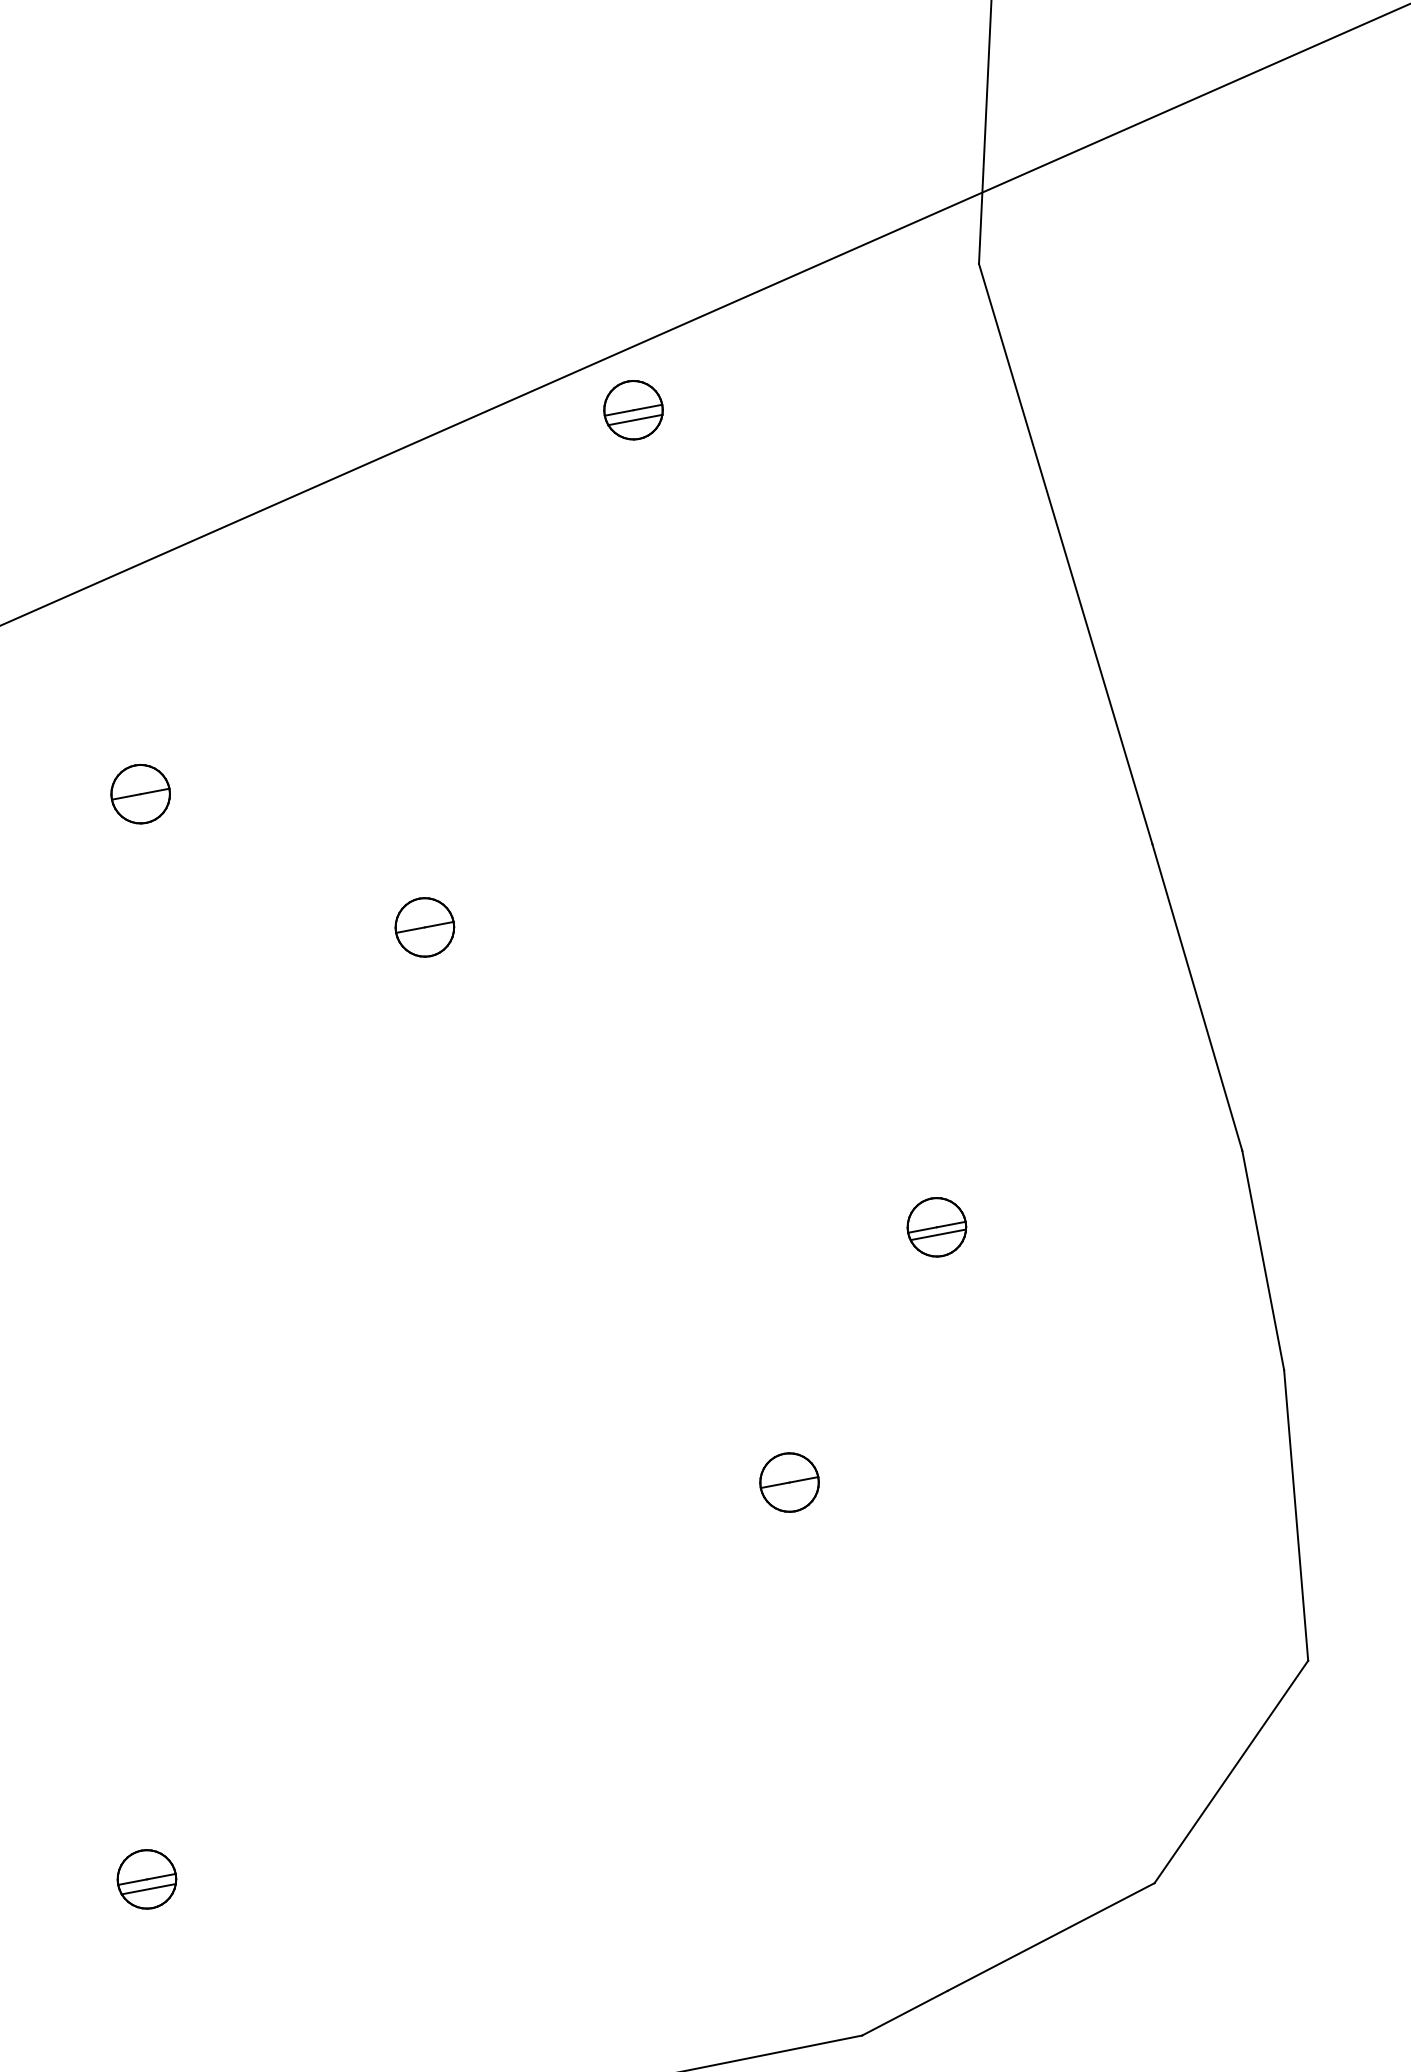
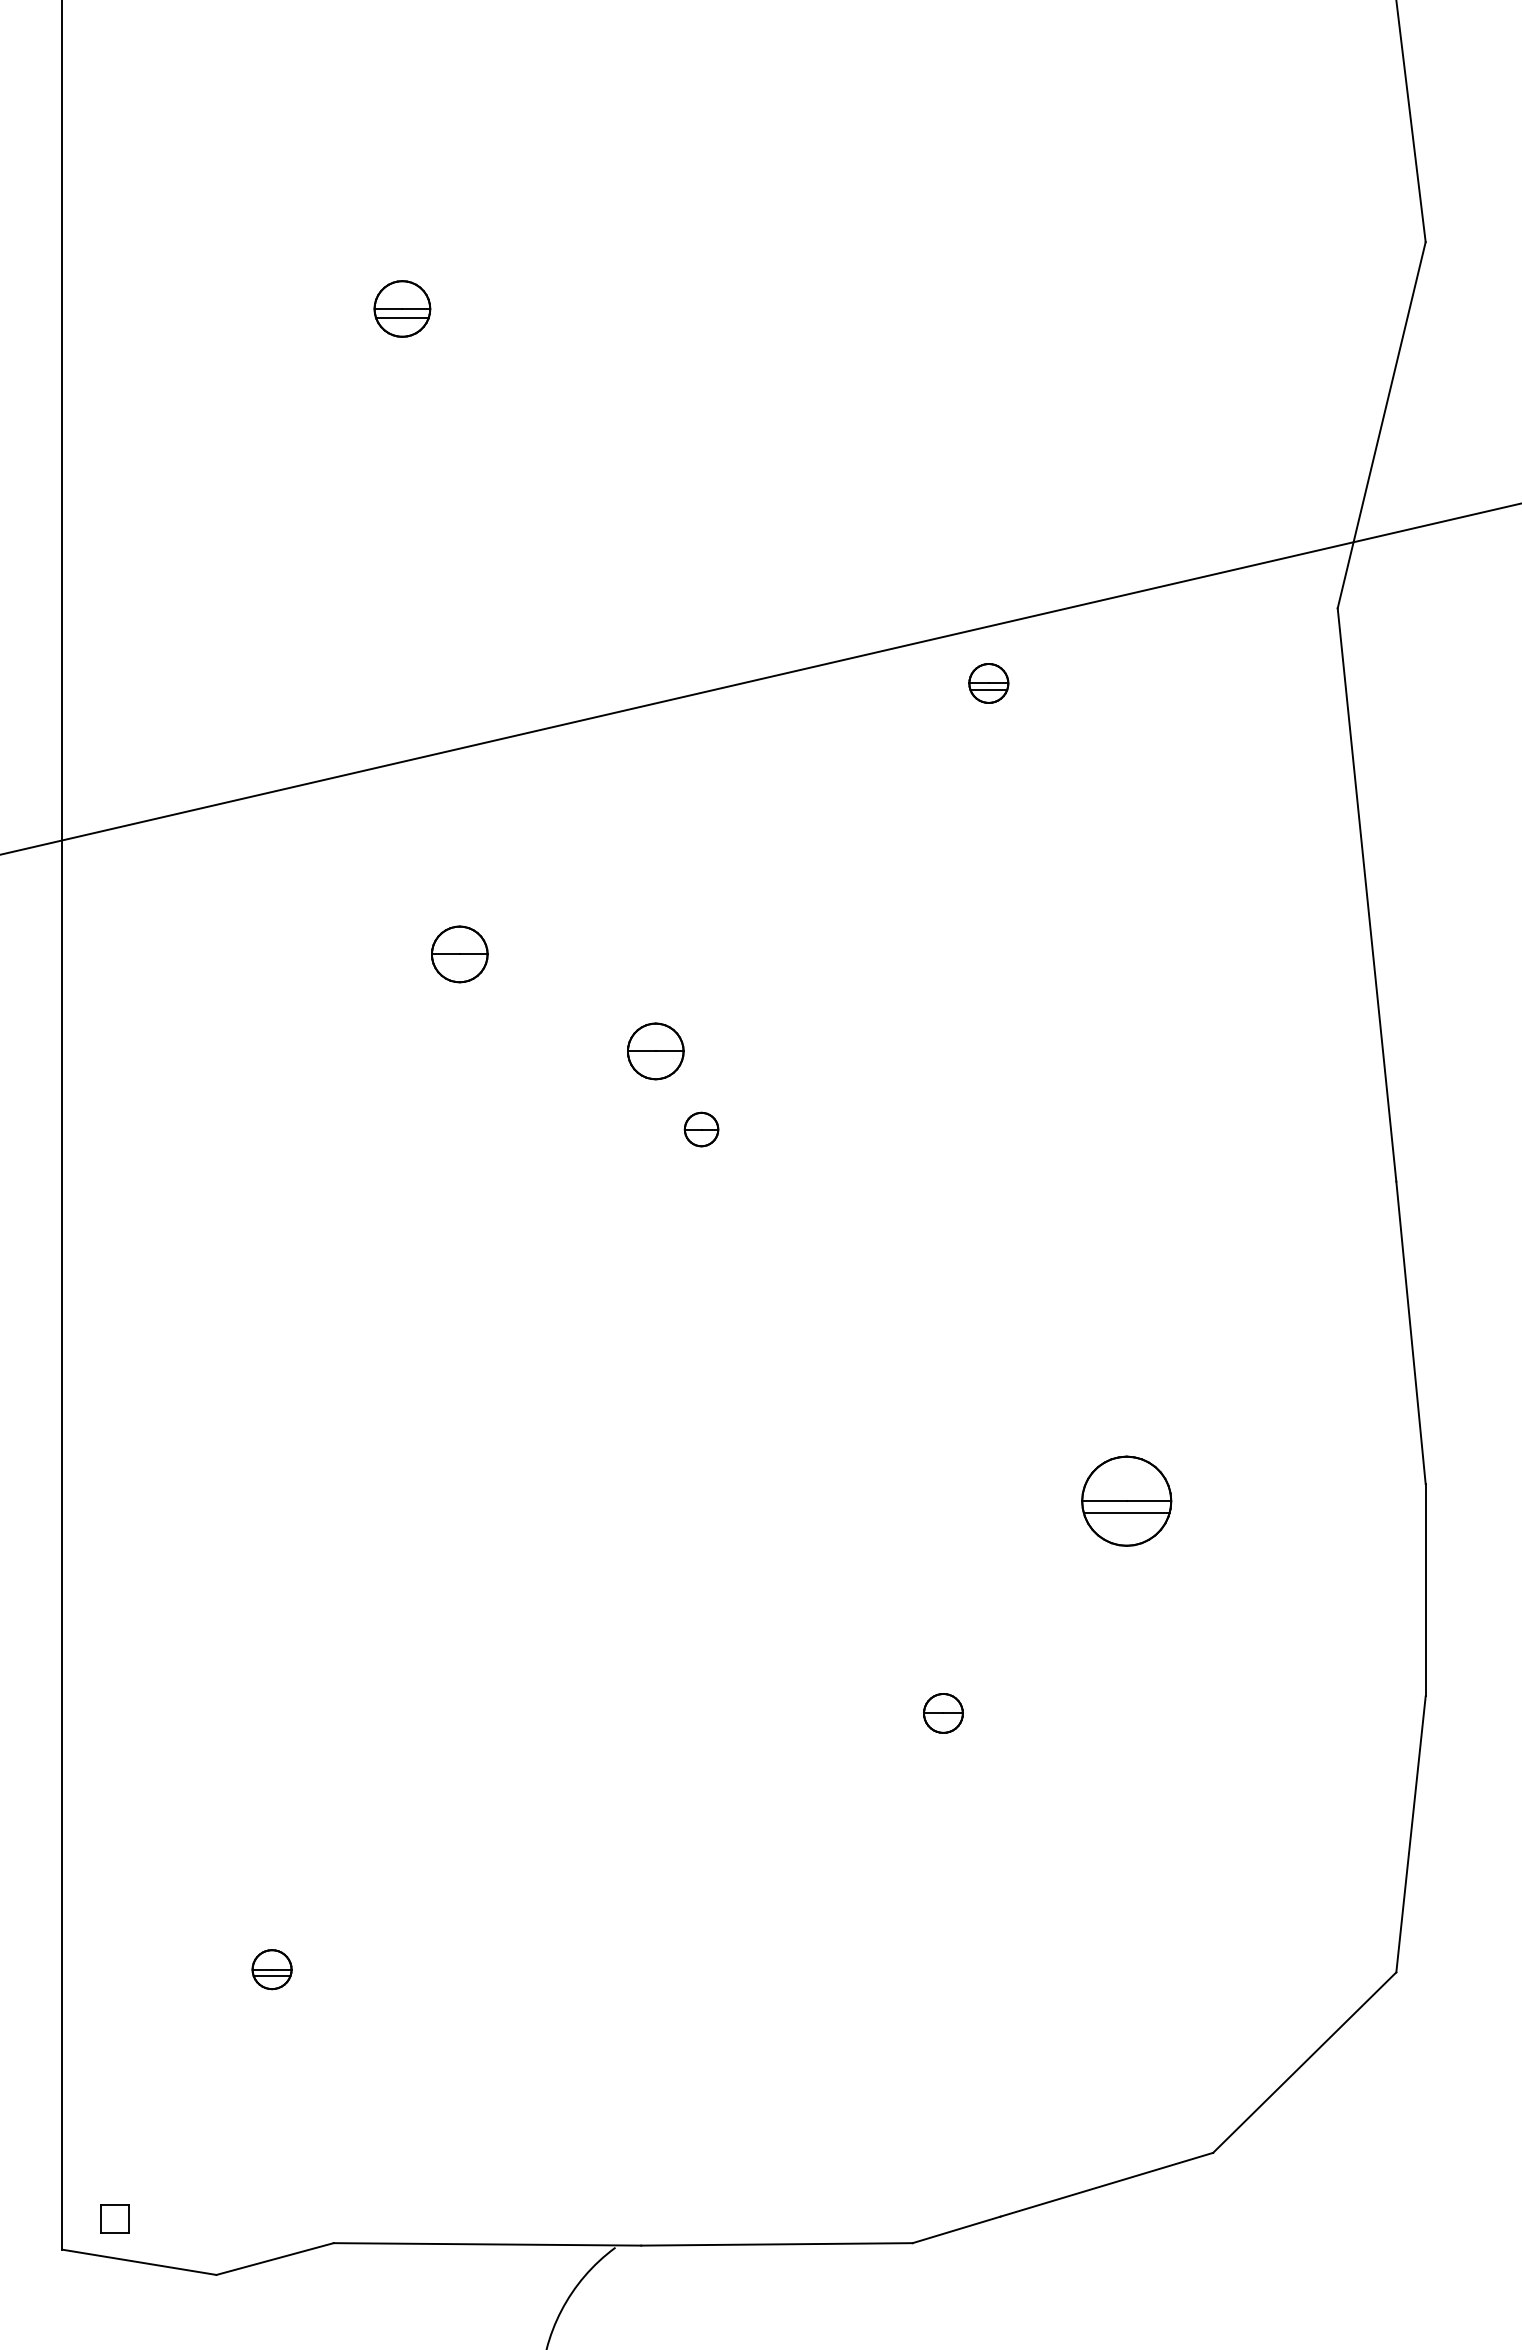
part: (633, 410) -> (988, 683), size x0.7
part: (361, 855) -> (655, 1051), added
part: (424, 927) -> (701, 1129), size x0.6
part: (936, 1226) -> (1126, 1500), size x1.6
part: (789, 1482) -> (943, 1713), size x0.7
part: (146, 1879) -> (271, 1969), size x0.7

